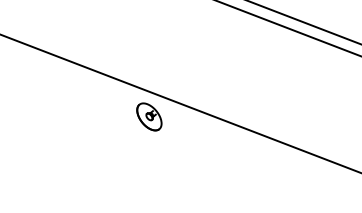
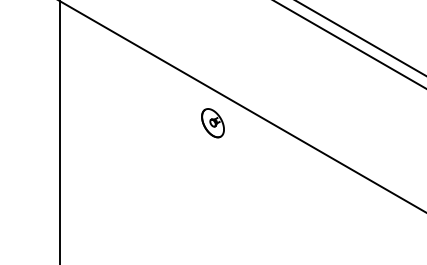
part: (148, 117) -> (212, 123), moved

